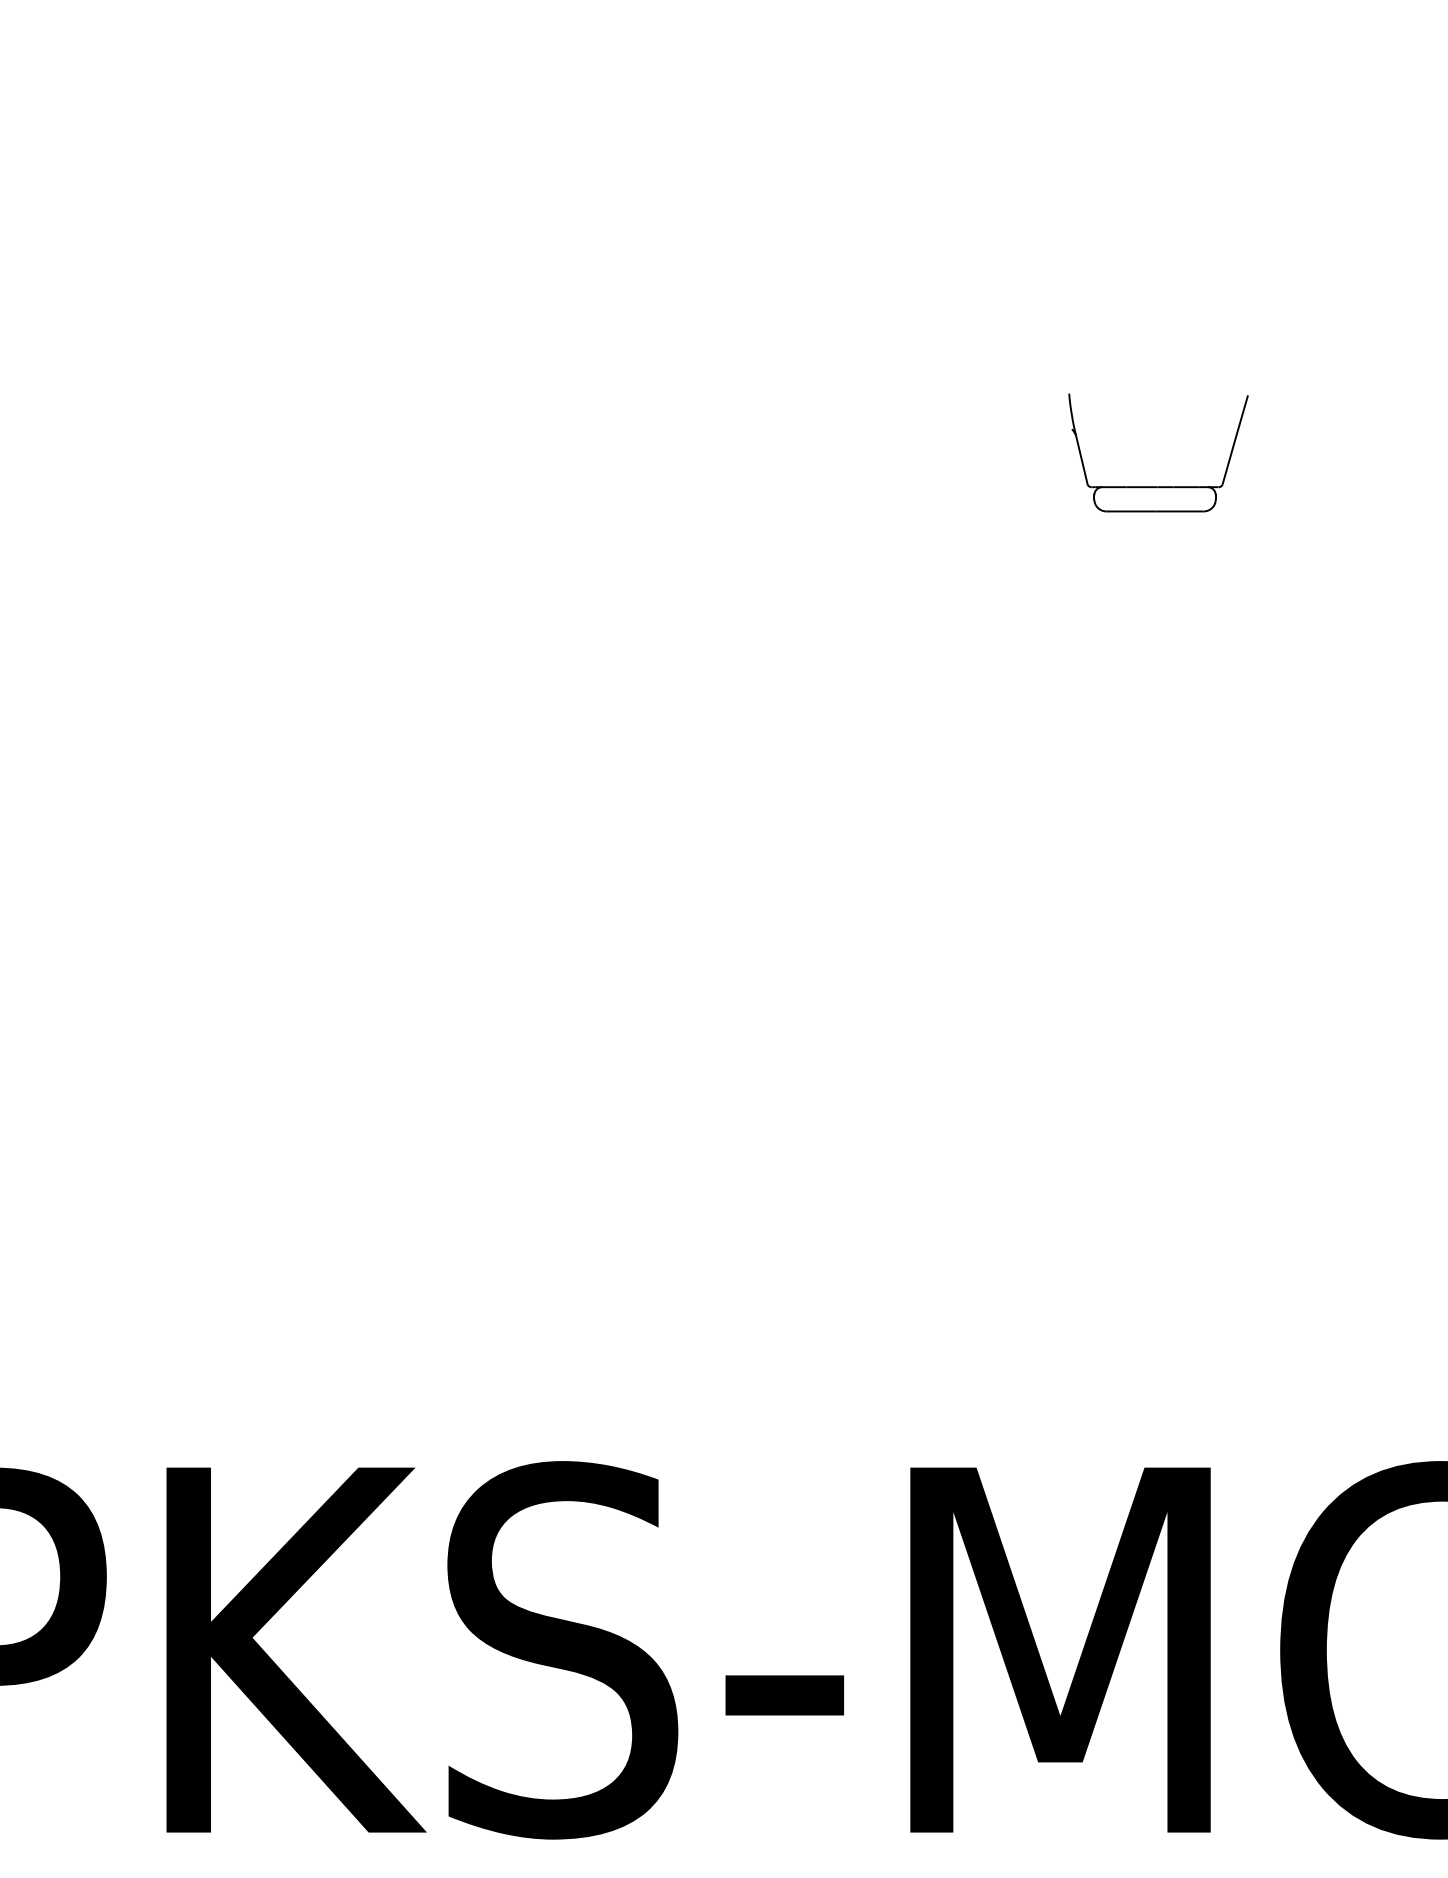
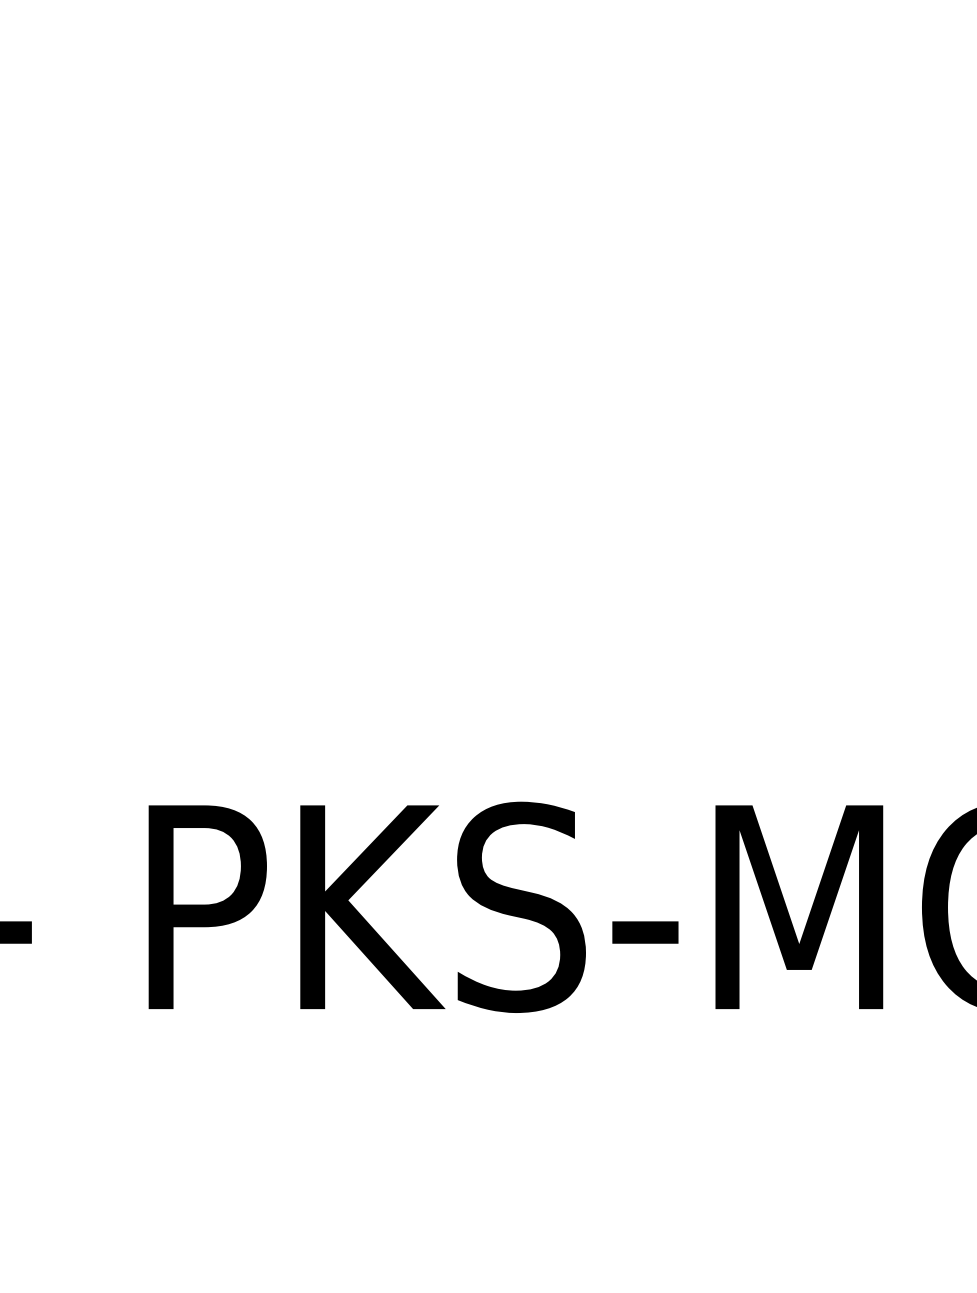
part: (1157, 486) -> (853, 257), removed

